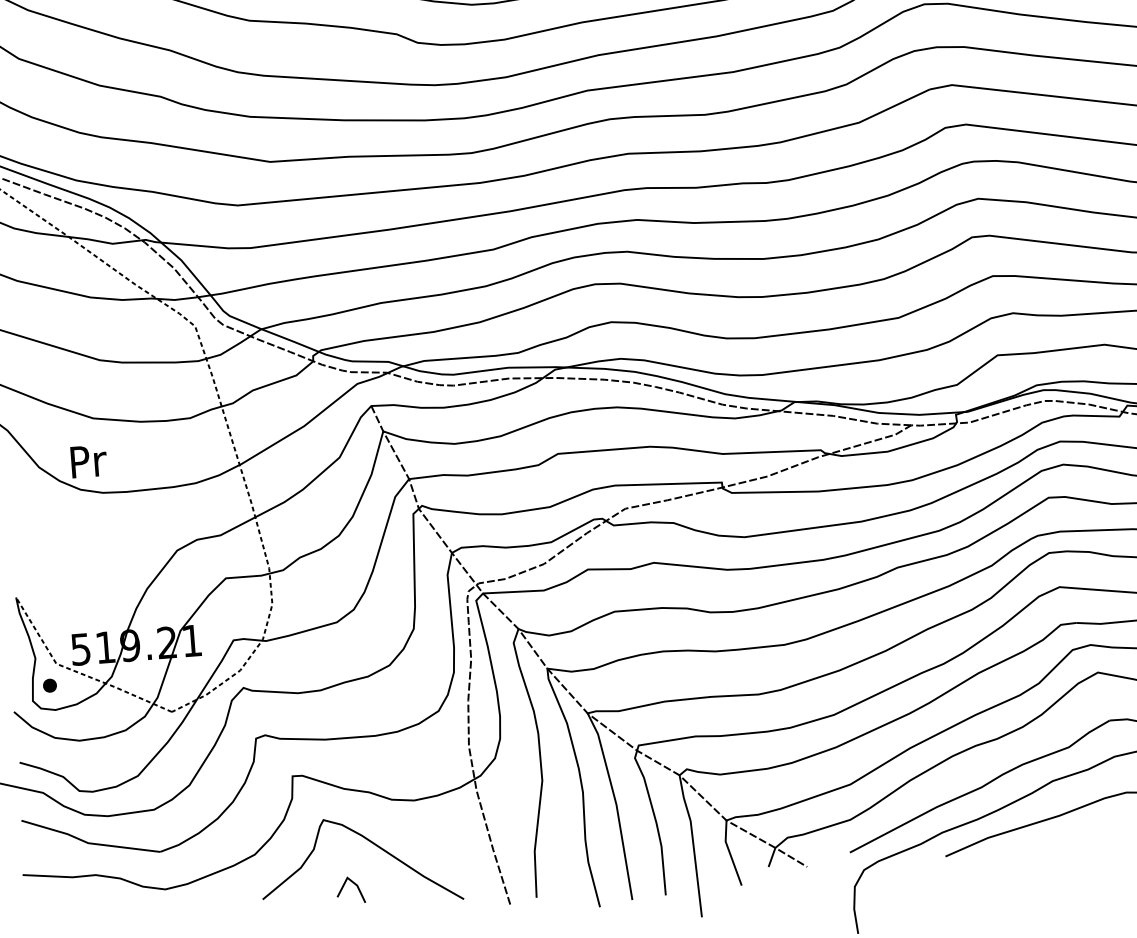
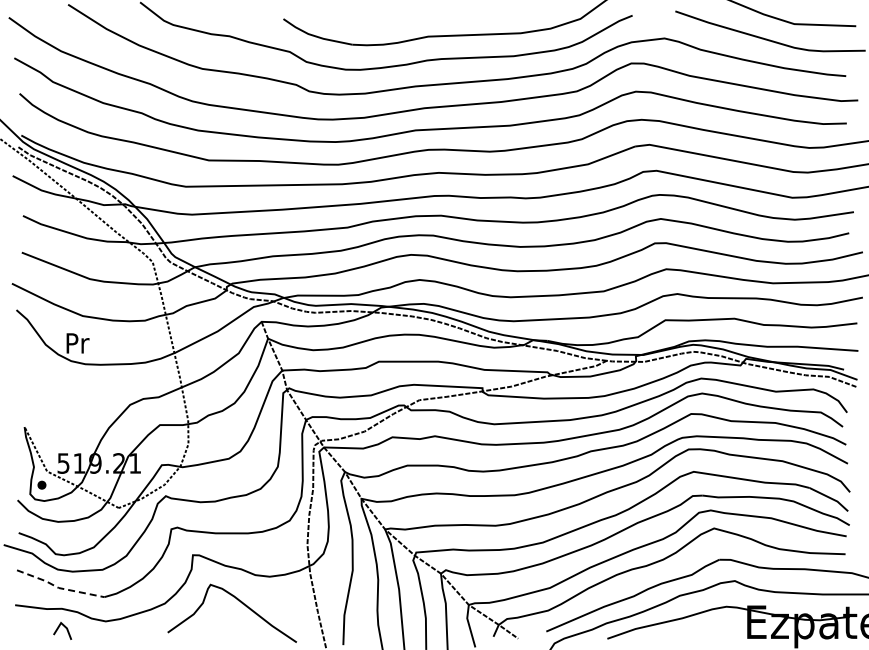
line: (87, 843) -> (58, 588), solid -> dashed
line: (353, 884) -> (64, 627), moved

